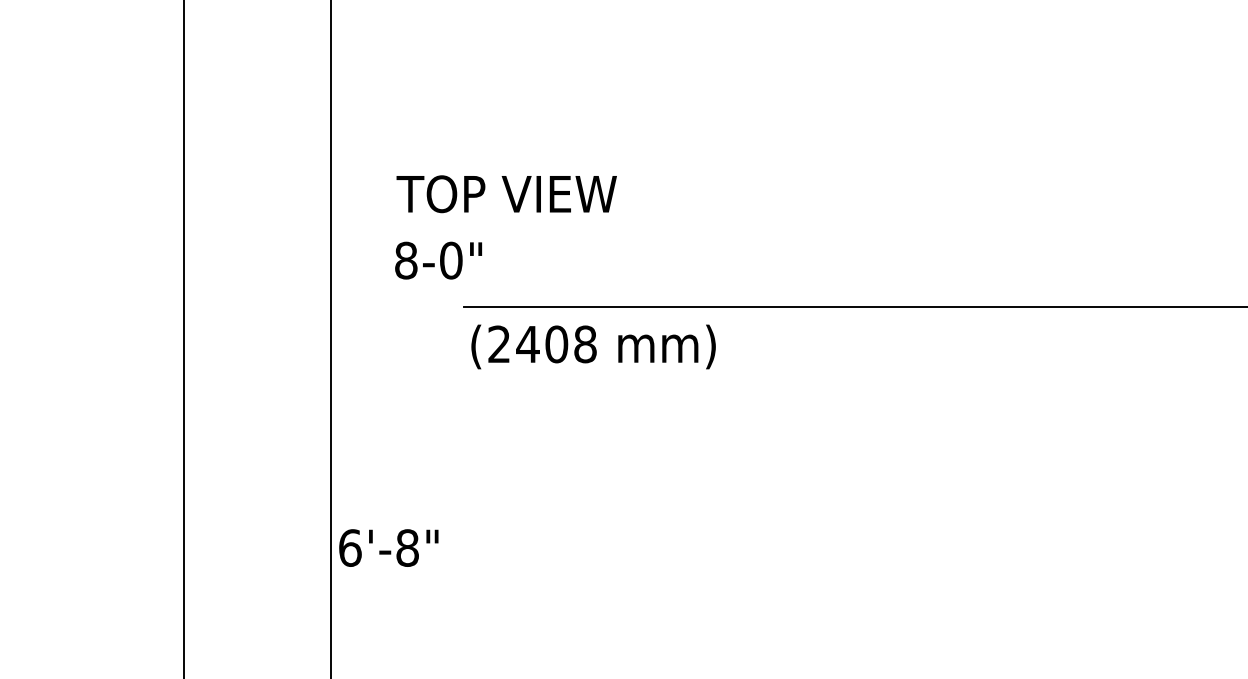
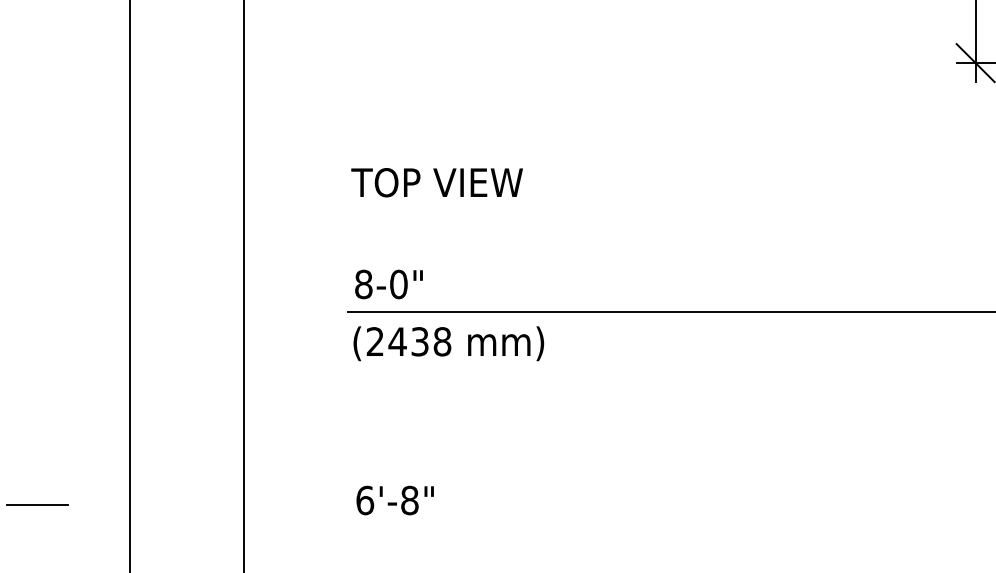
text: (505, 193) -> (436, 182), moved
text: (437, 260) -> (388, 284), moved
text: (555, 344) -> (419, 341), (2408 -> (2438
text: (387, 548) -> (394, 500), moved
line: (65, 554) -> (37, 505), added

